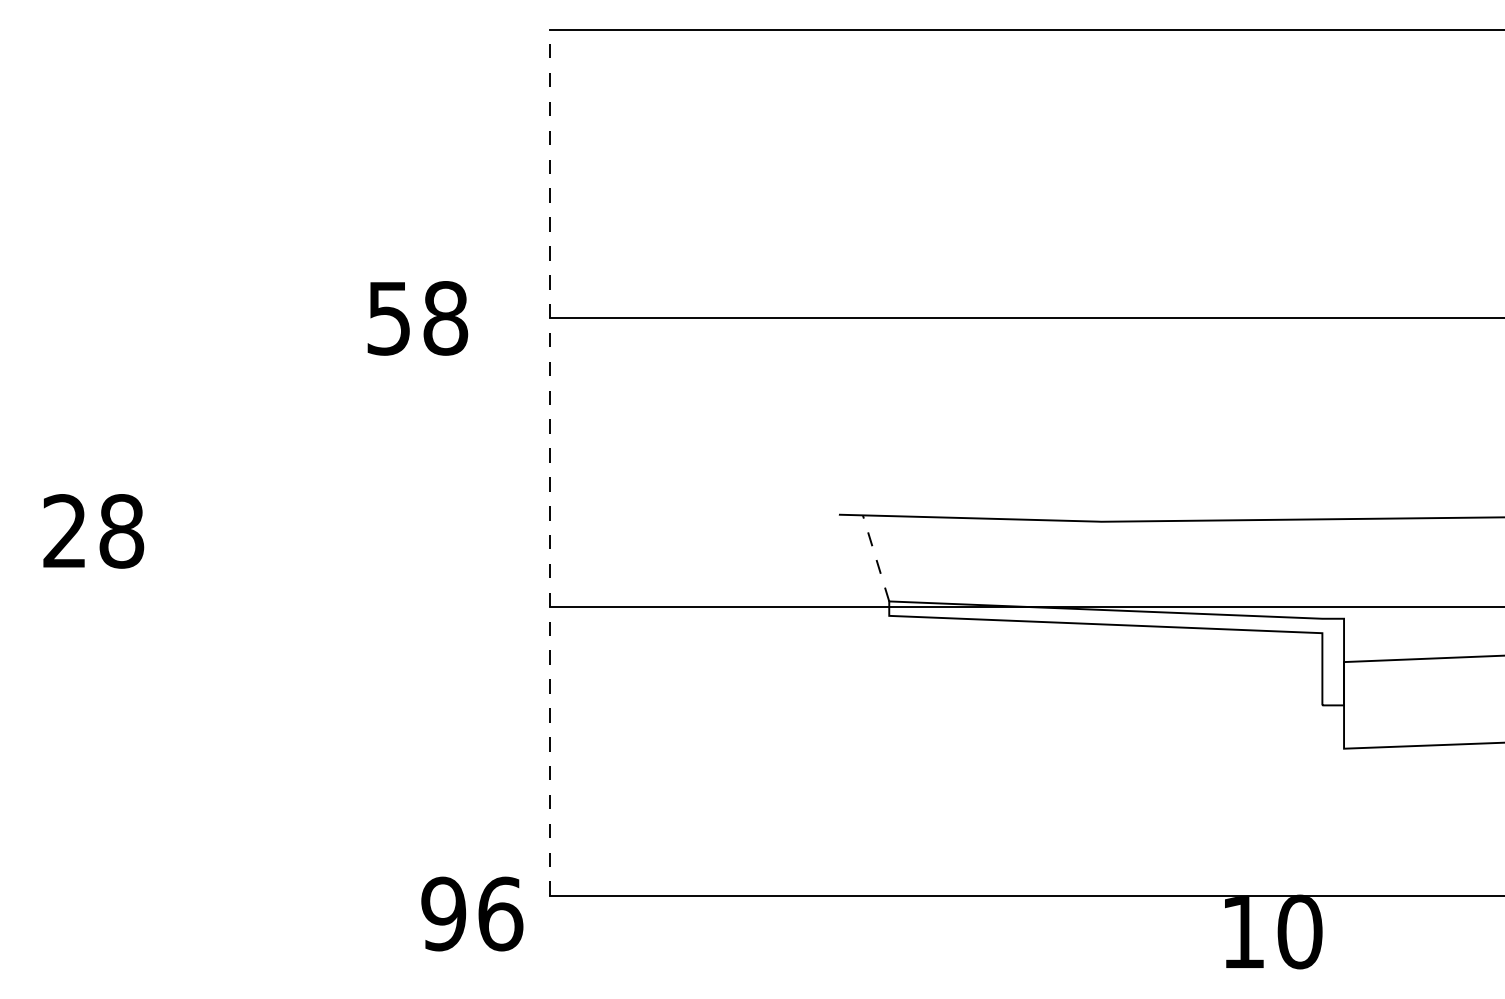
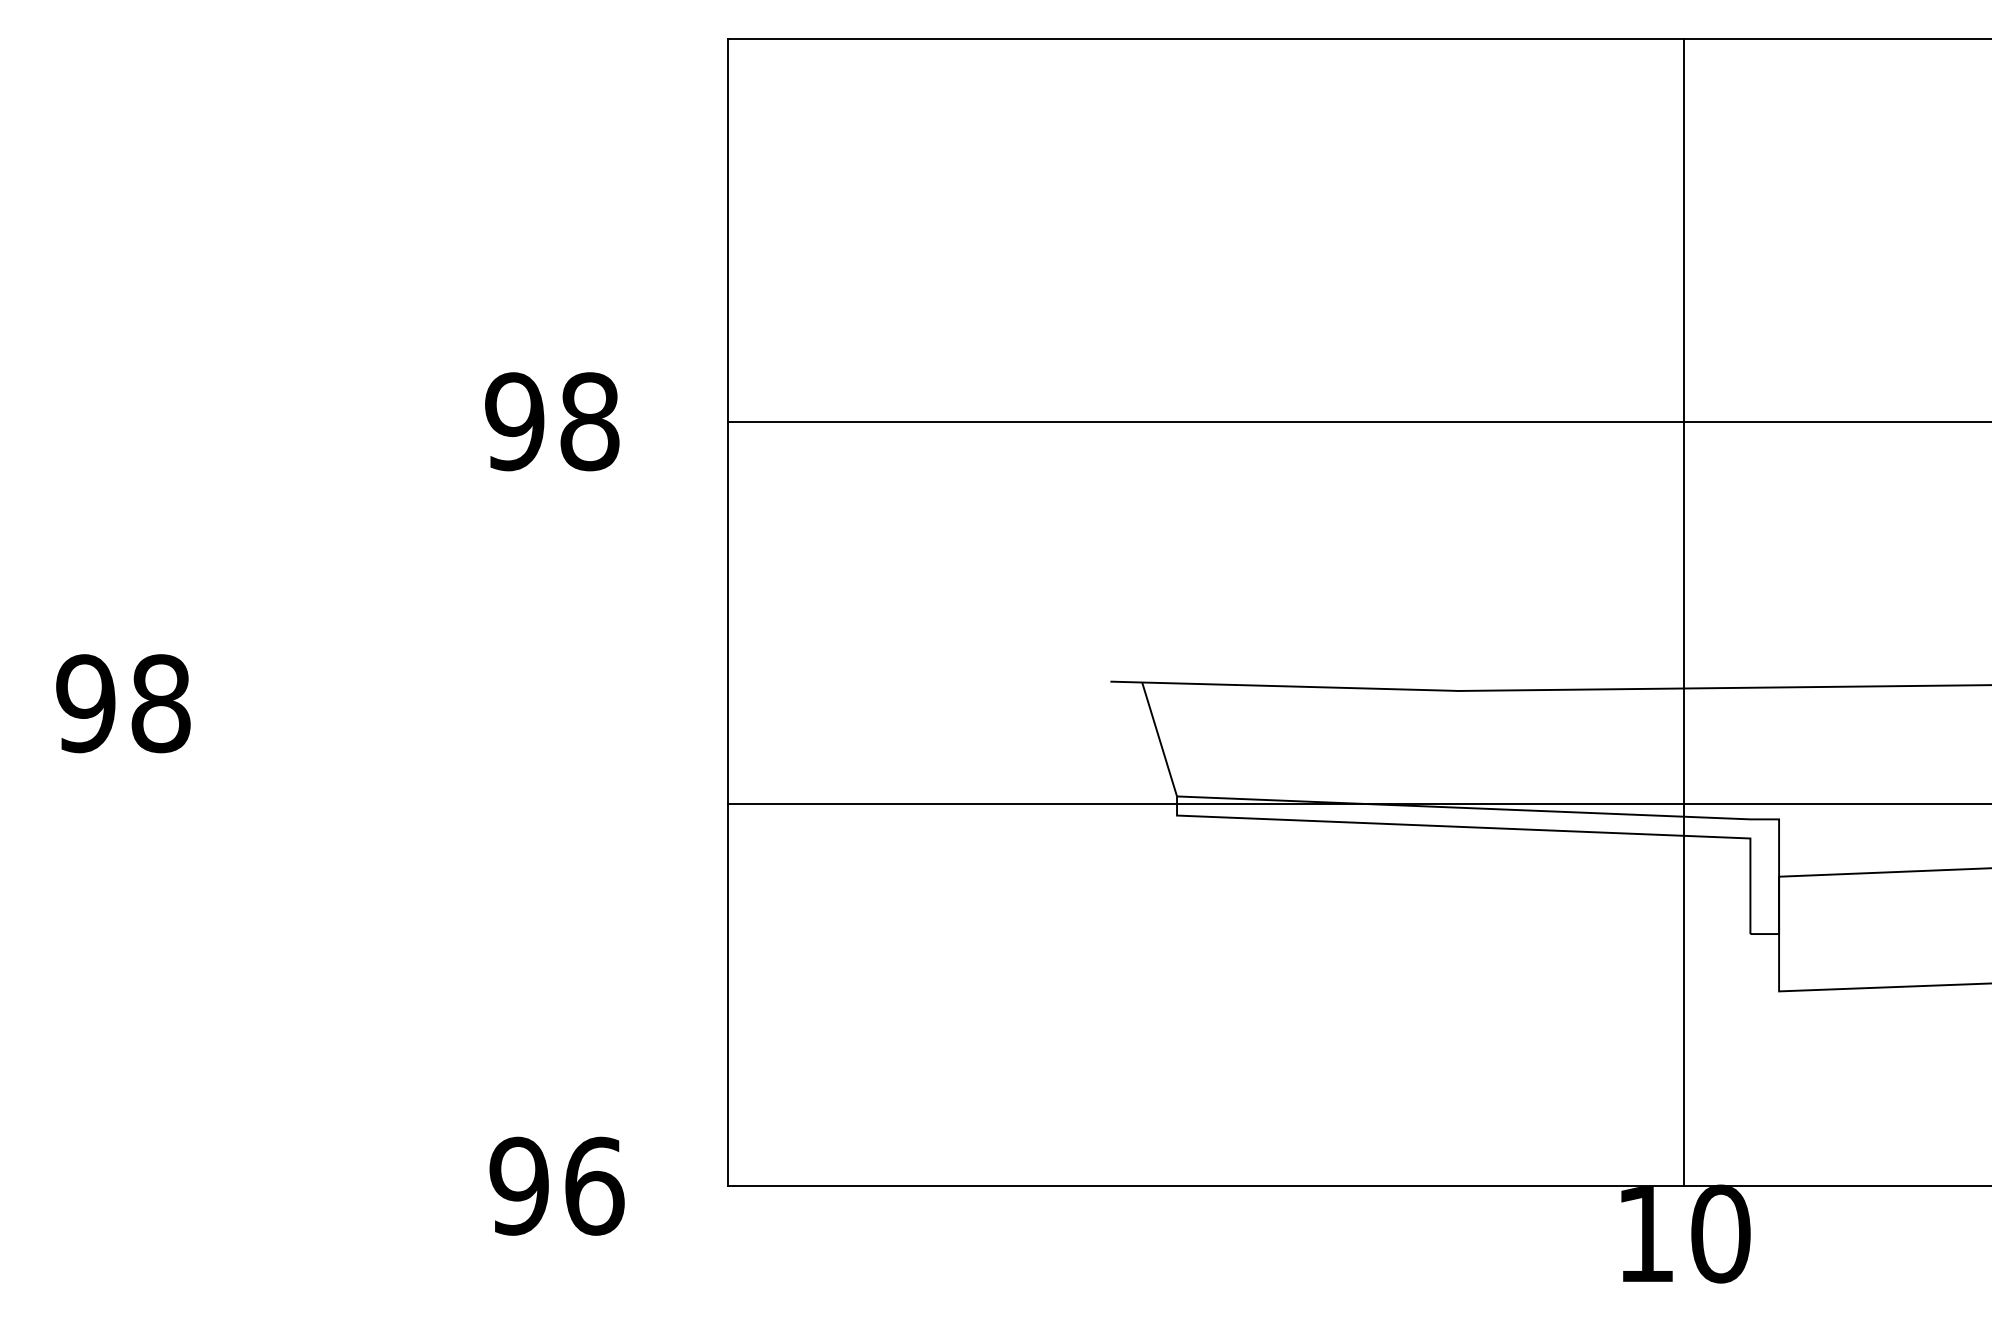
text: (388, 318) -> (514, 421), 58 -> 98
line: (549, 462) -> (727, 612), dashed -> solid
line: (1271, 462) -> (1683, 612), added
text: (64, 531) -> (85, 703), 28 -> 98
line: (876, 558) -> (1159, 739), dashed -> solid
text: (471, 913) -> (556, 1185), moved

